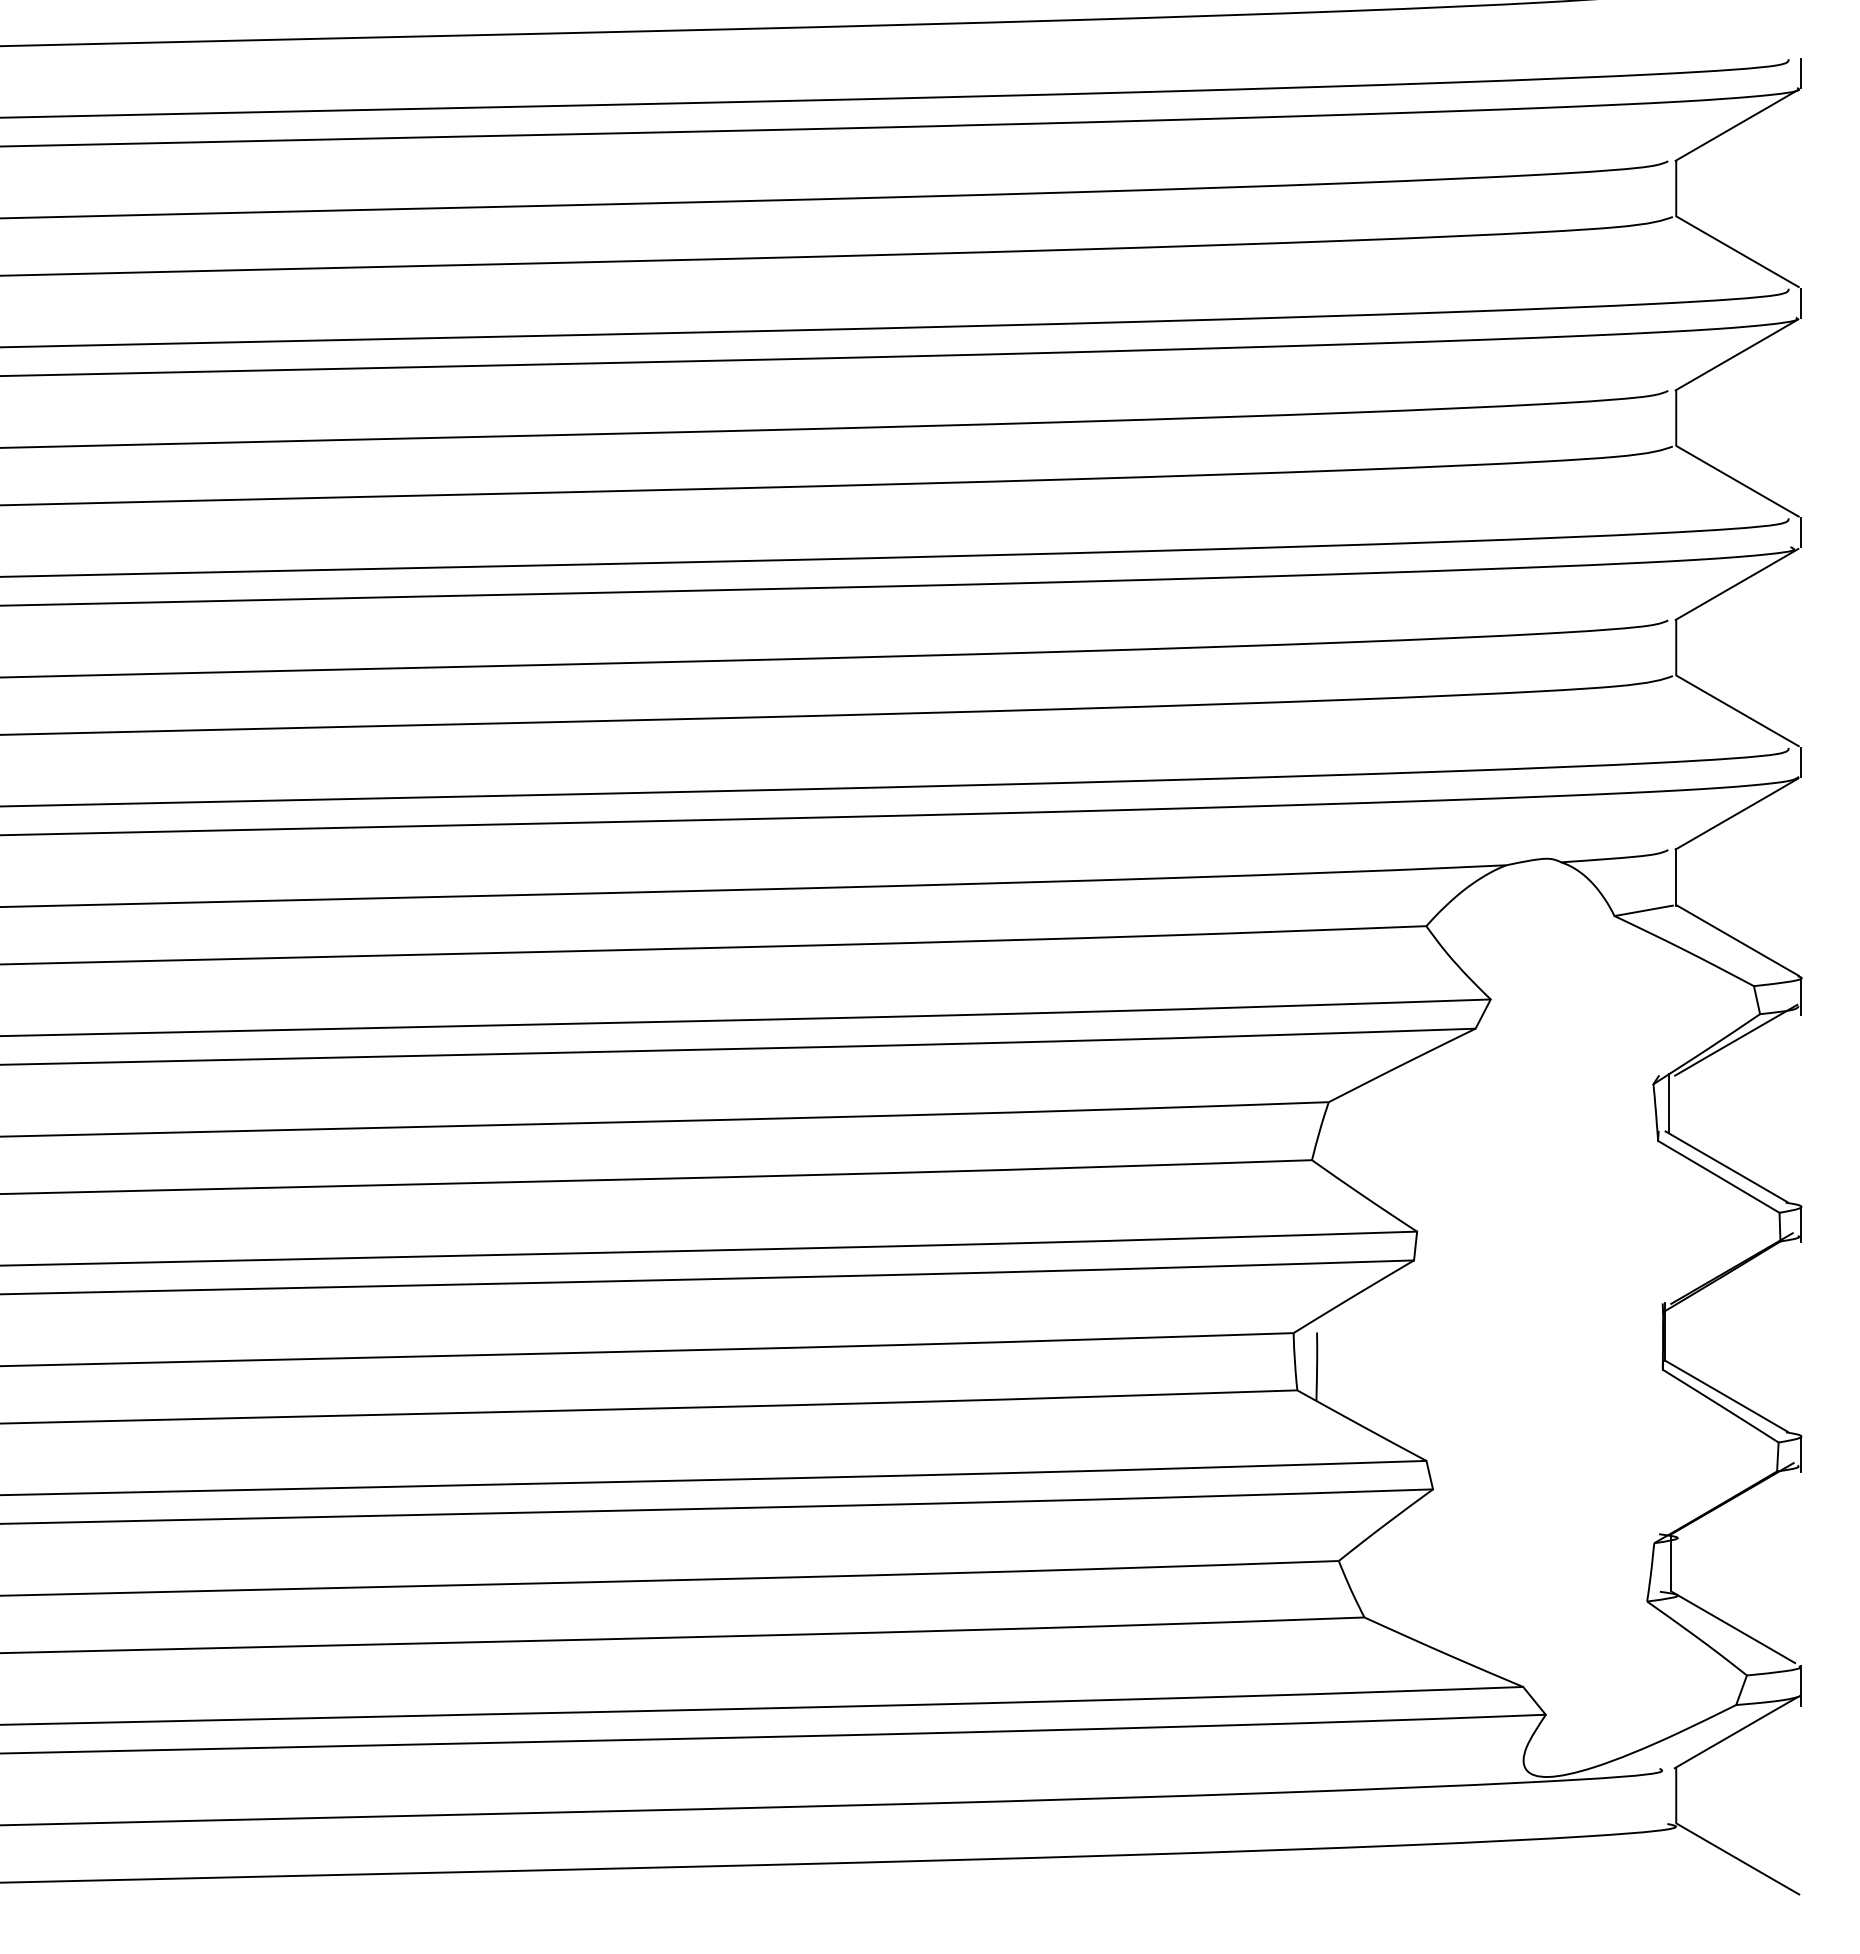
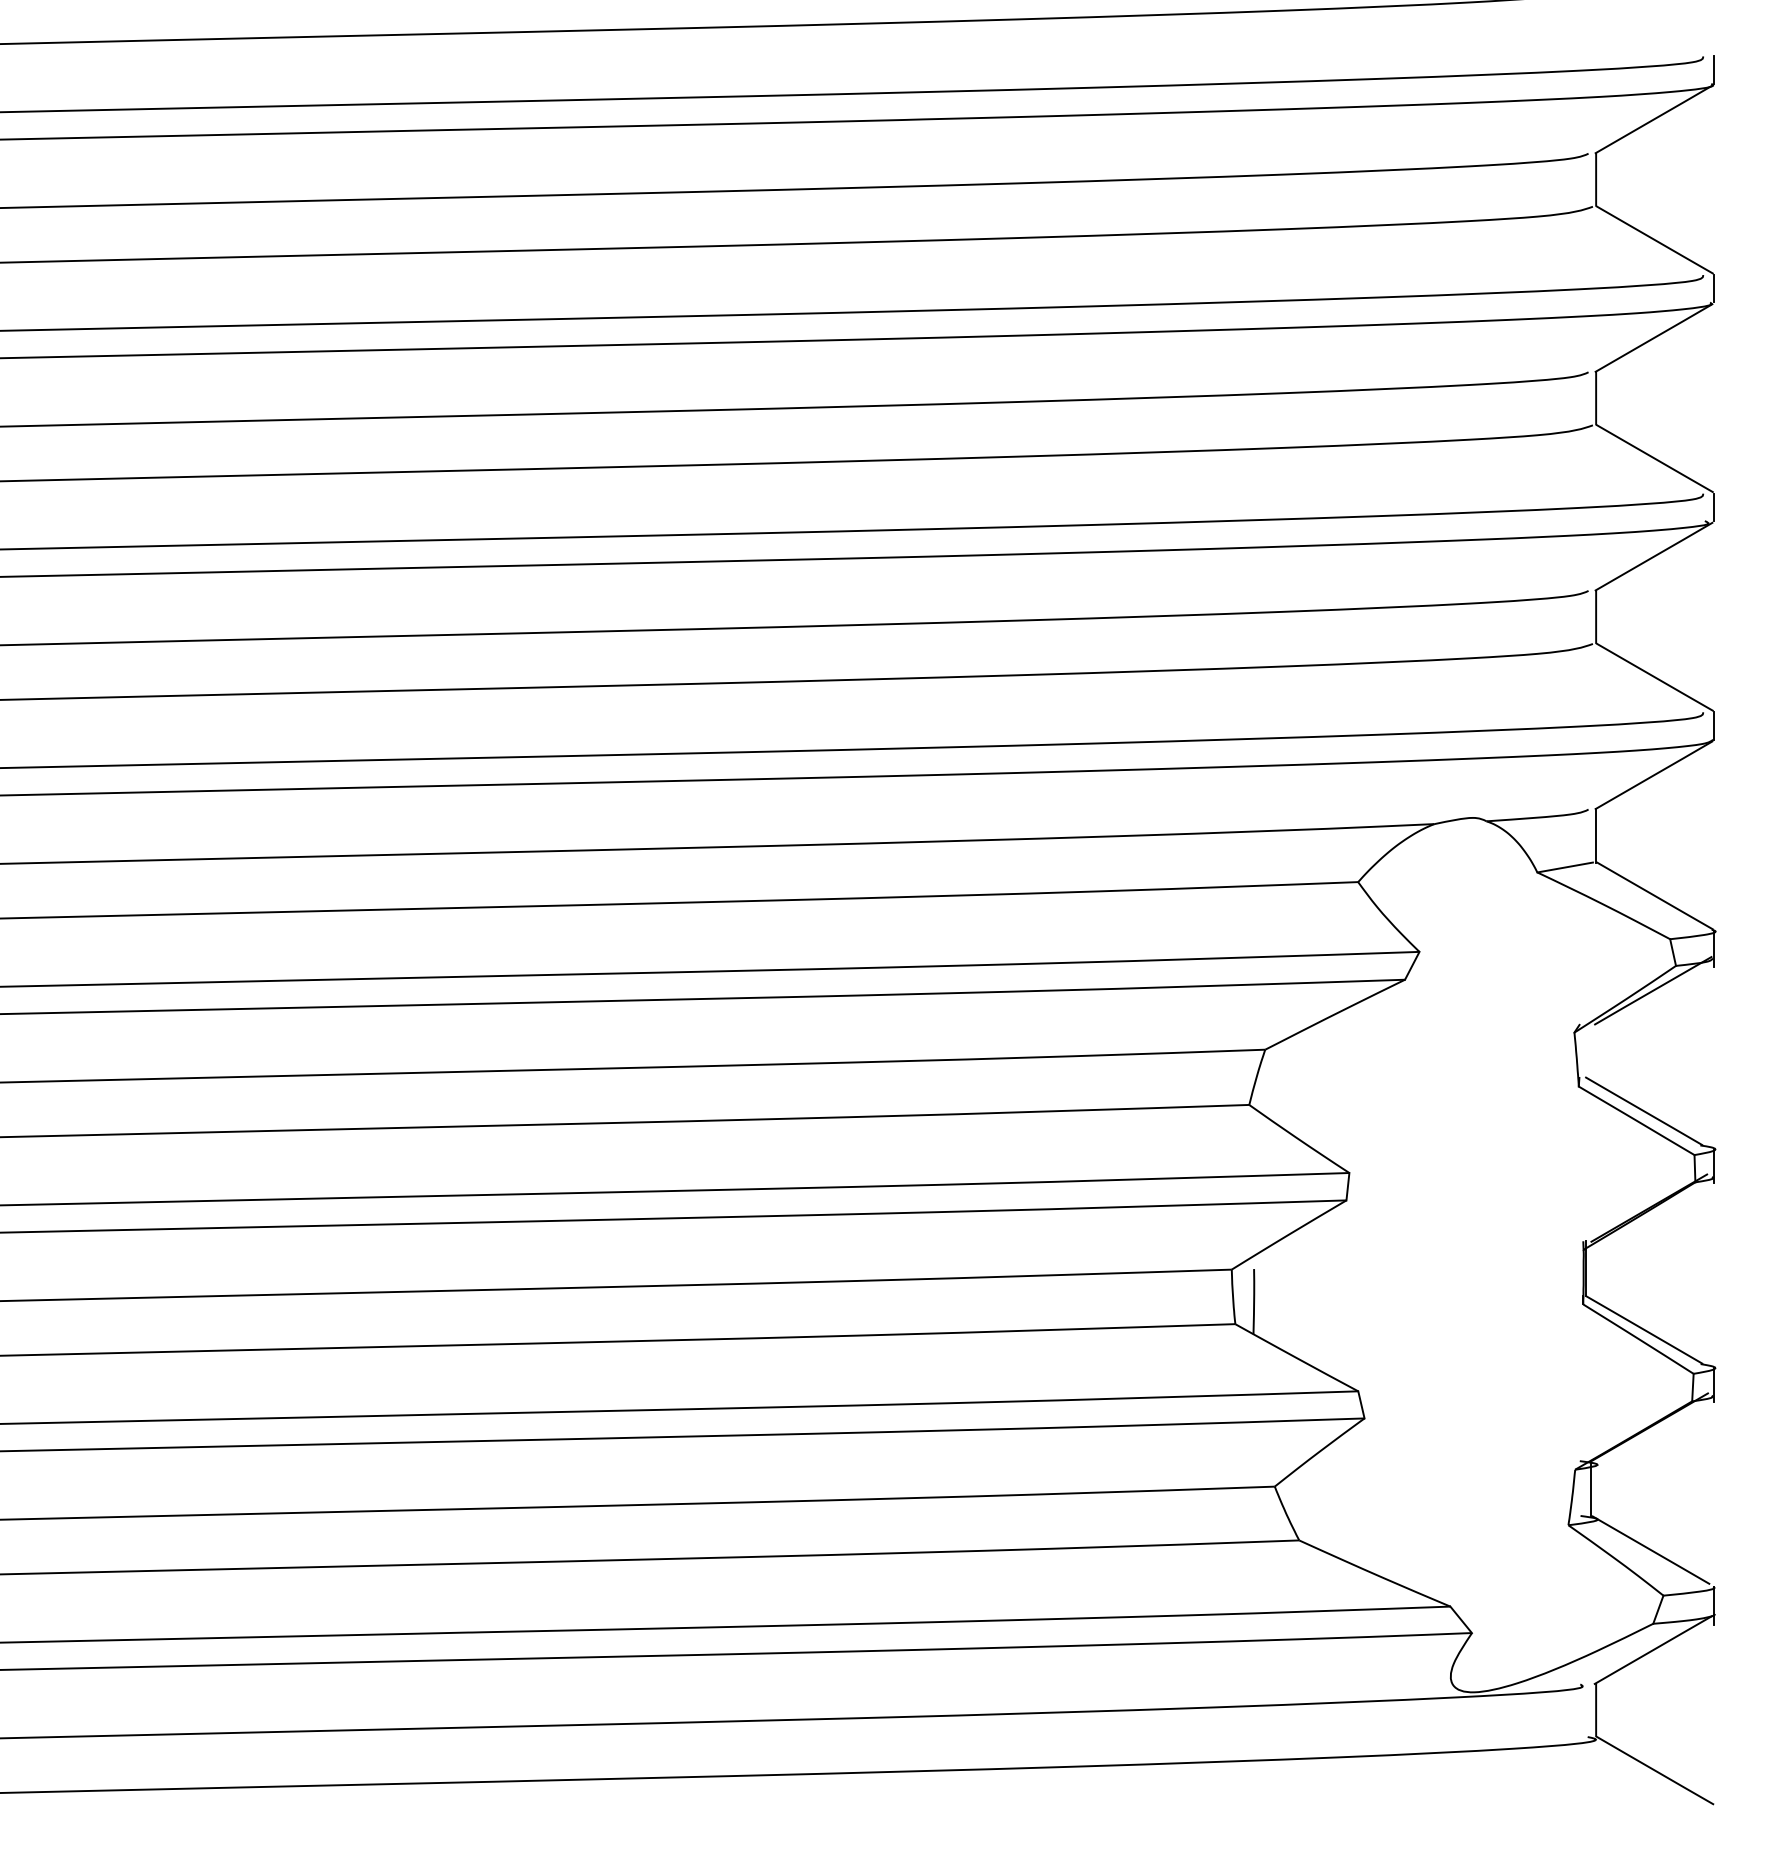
line: (1669, 1102) -> (1589, 1050), removed

